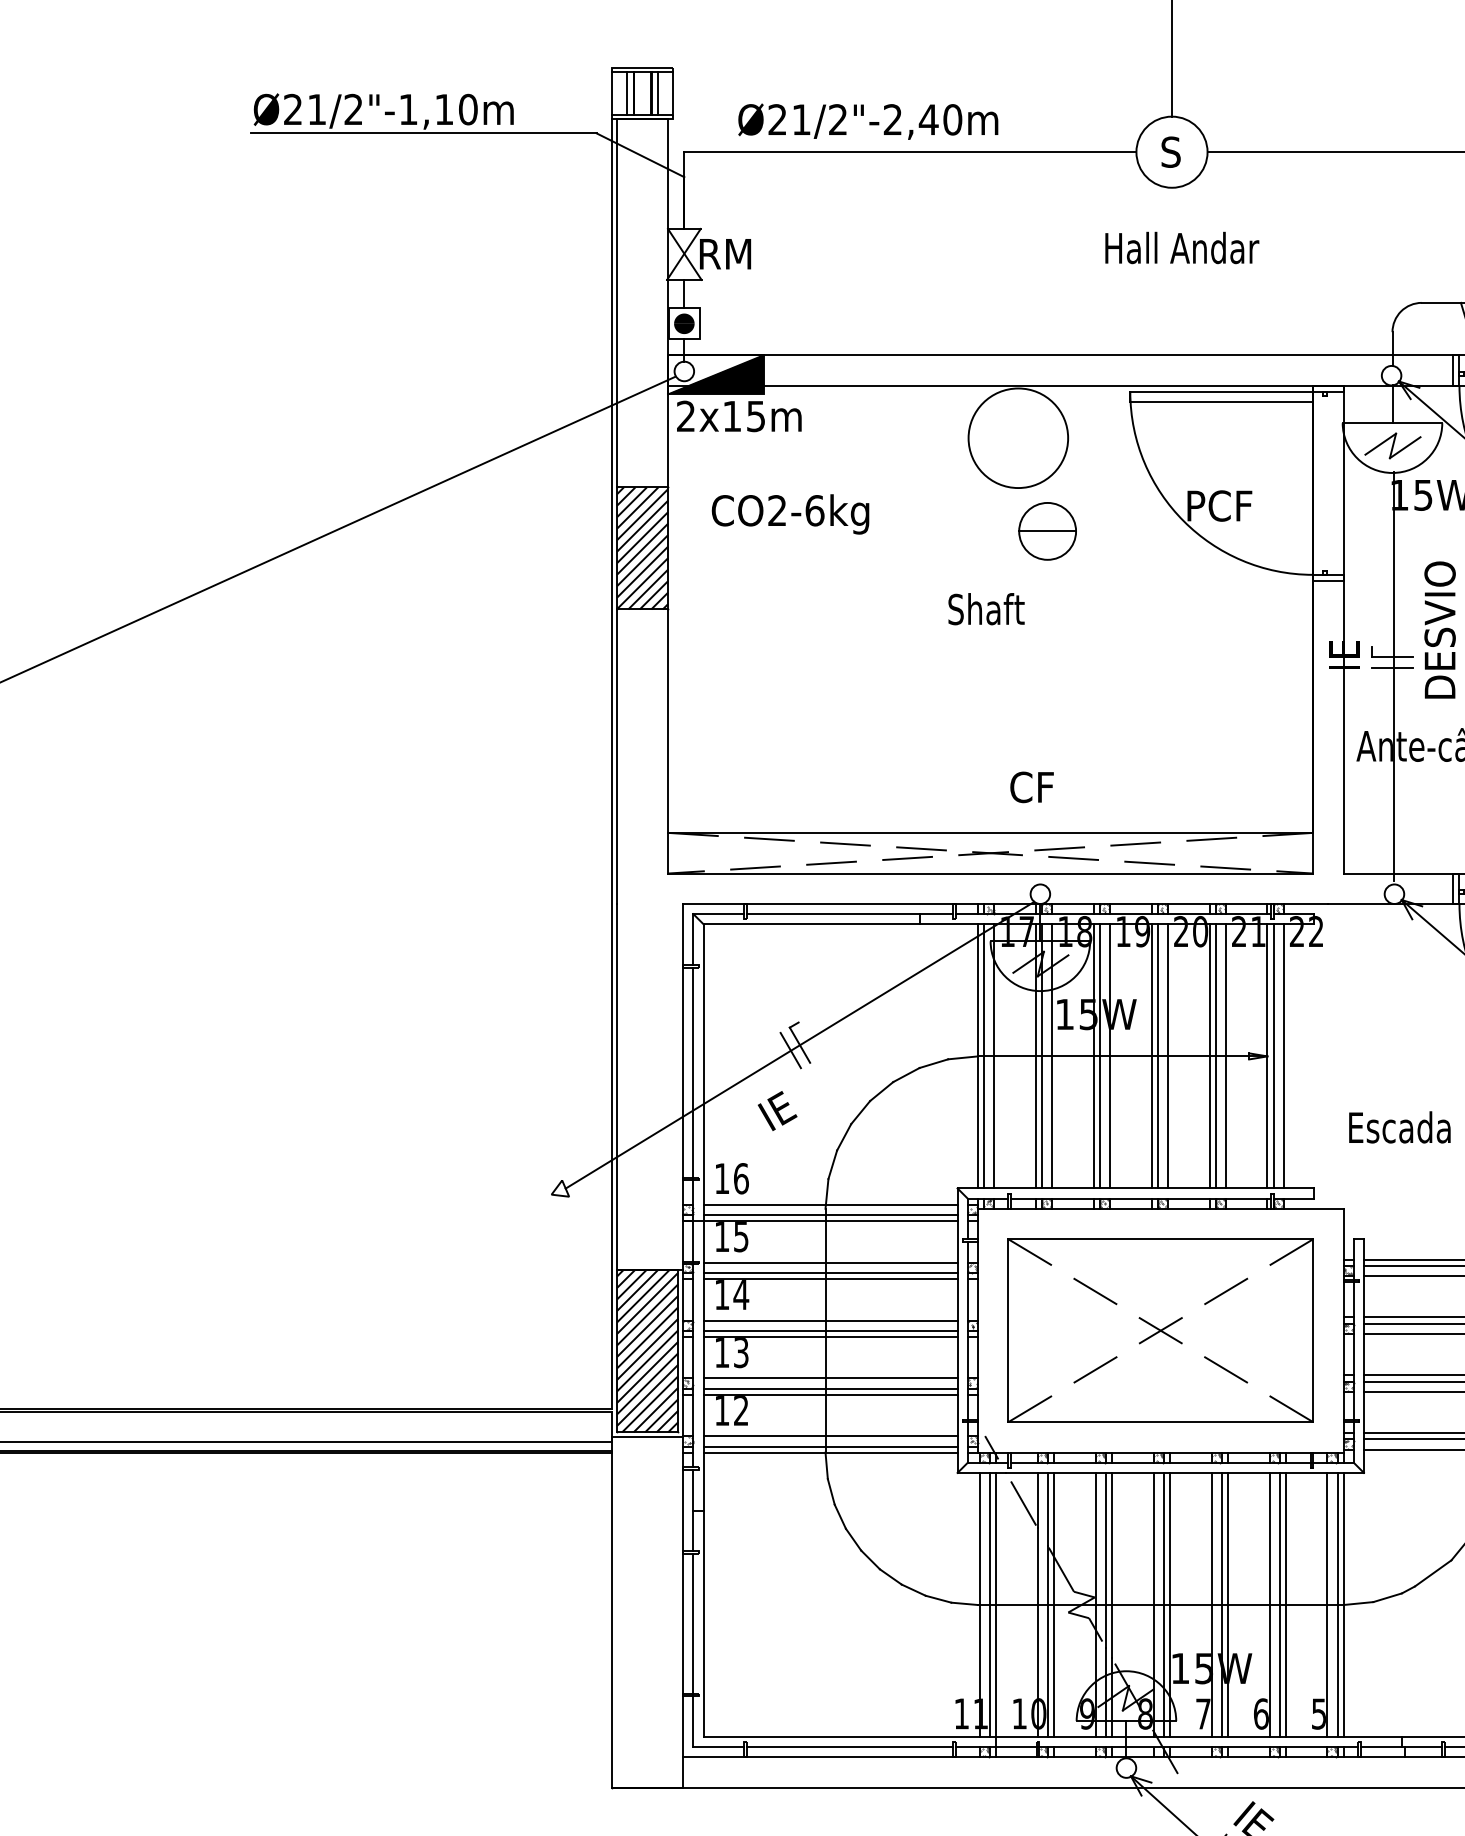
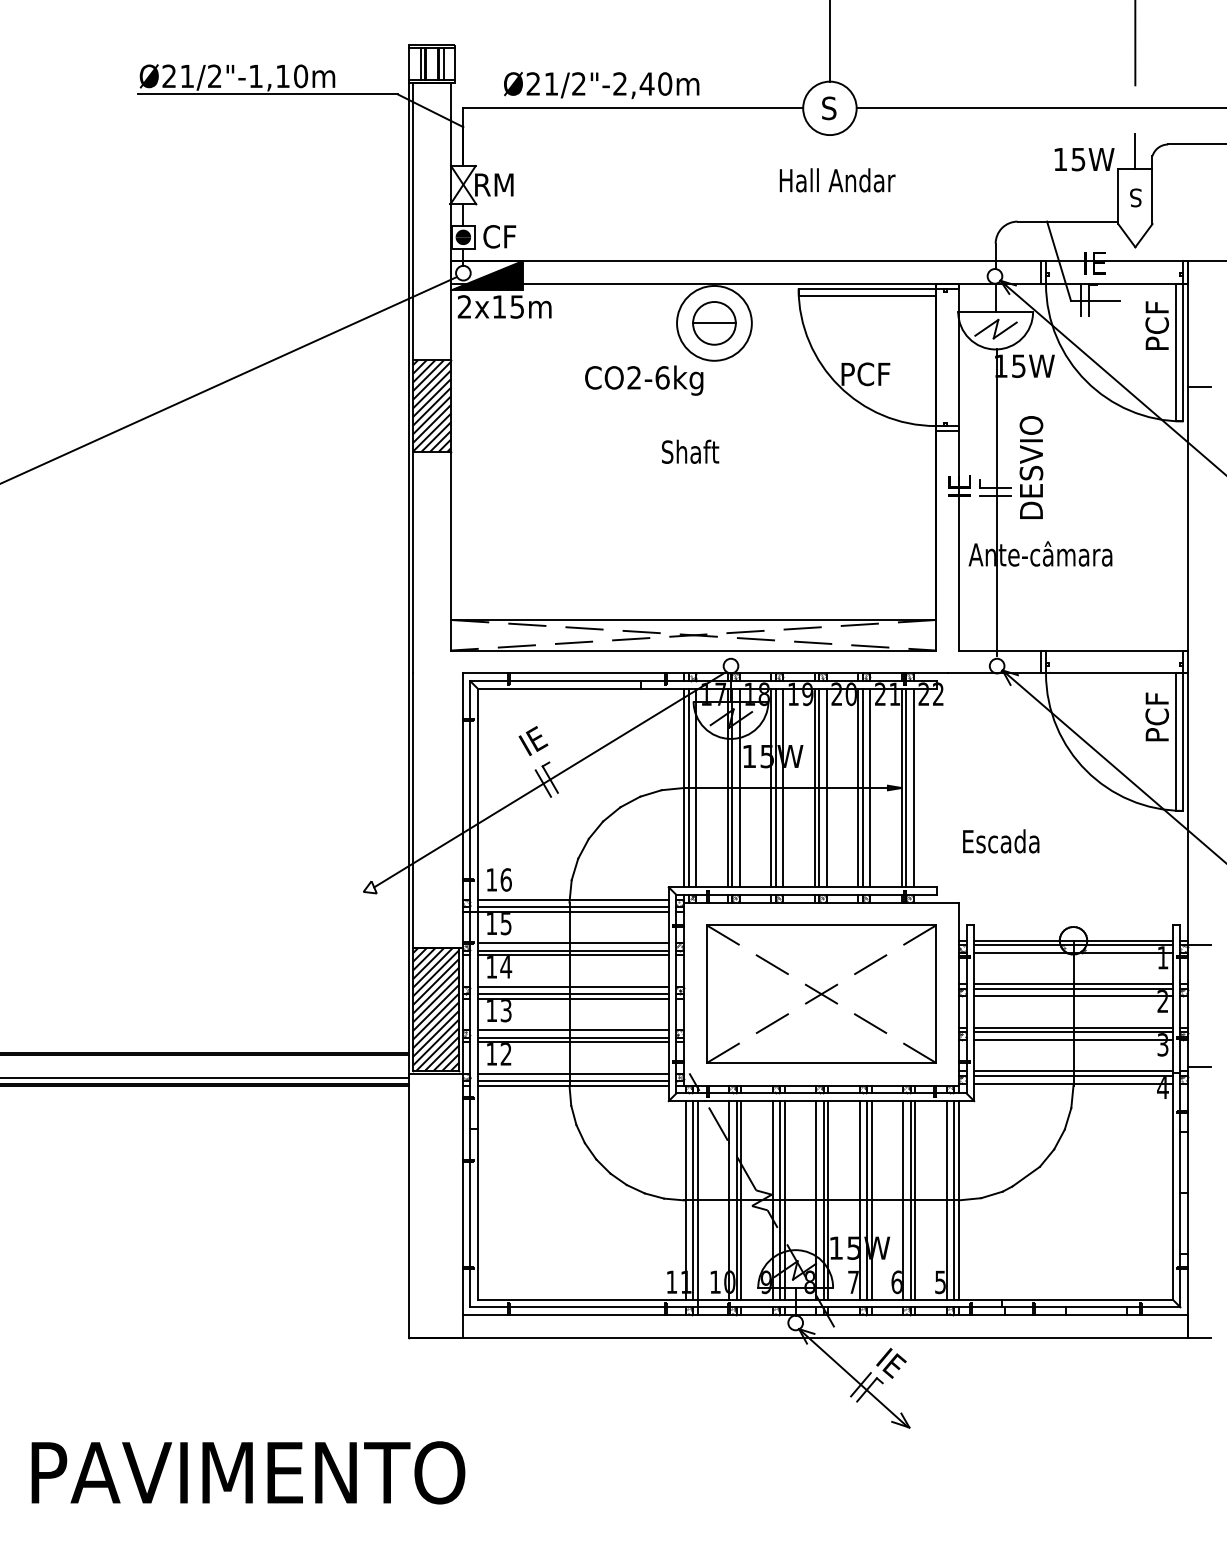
text: (790, 514) -> (644, 380), moved
part: (1047, 531) -> (714, 323), moved
text: (1031, 786) -> (499, 236), moved
text: (777, 1110) -> (533, 740), moved

